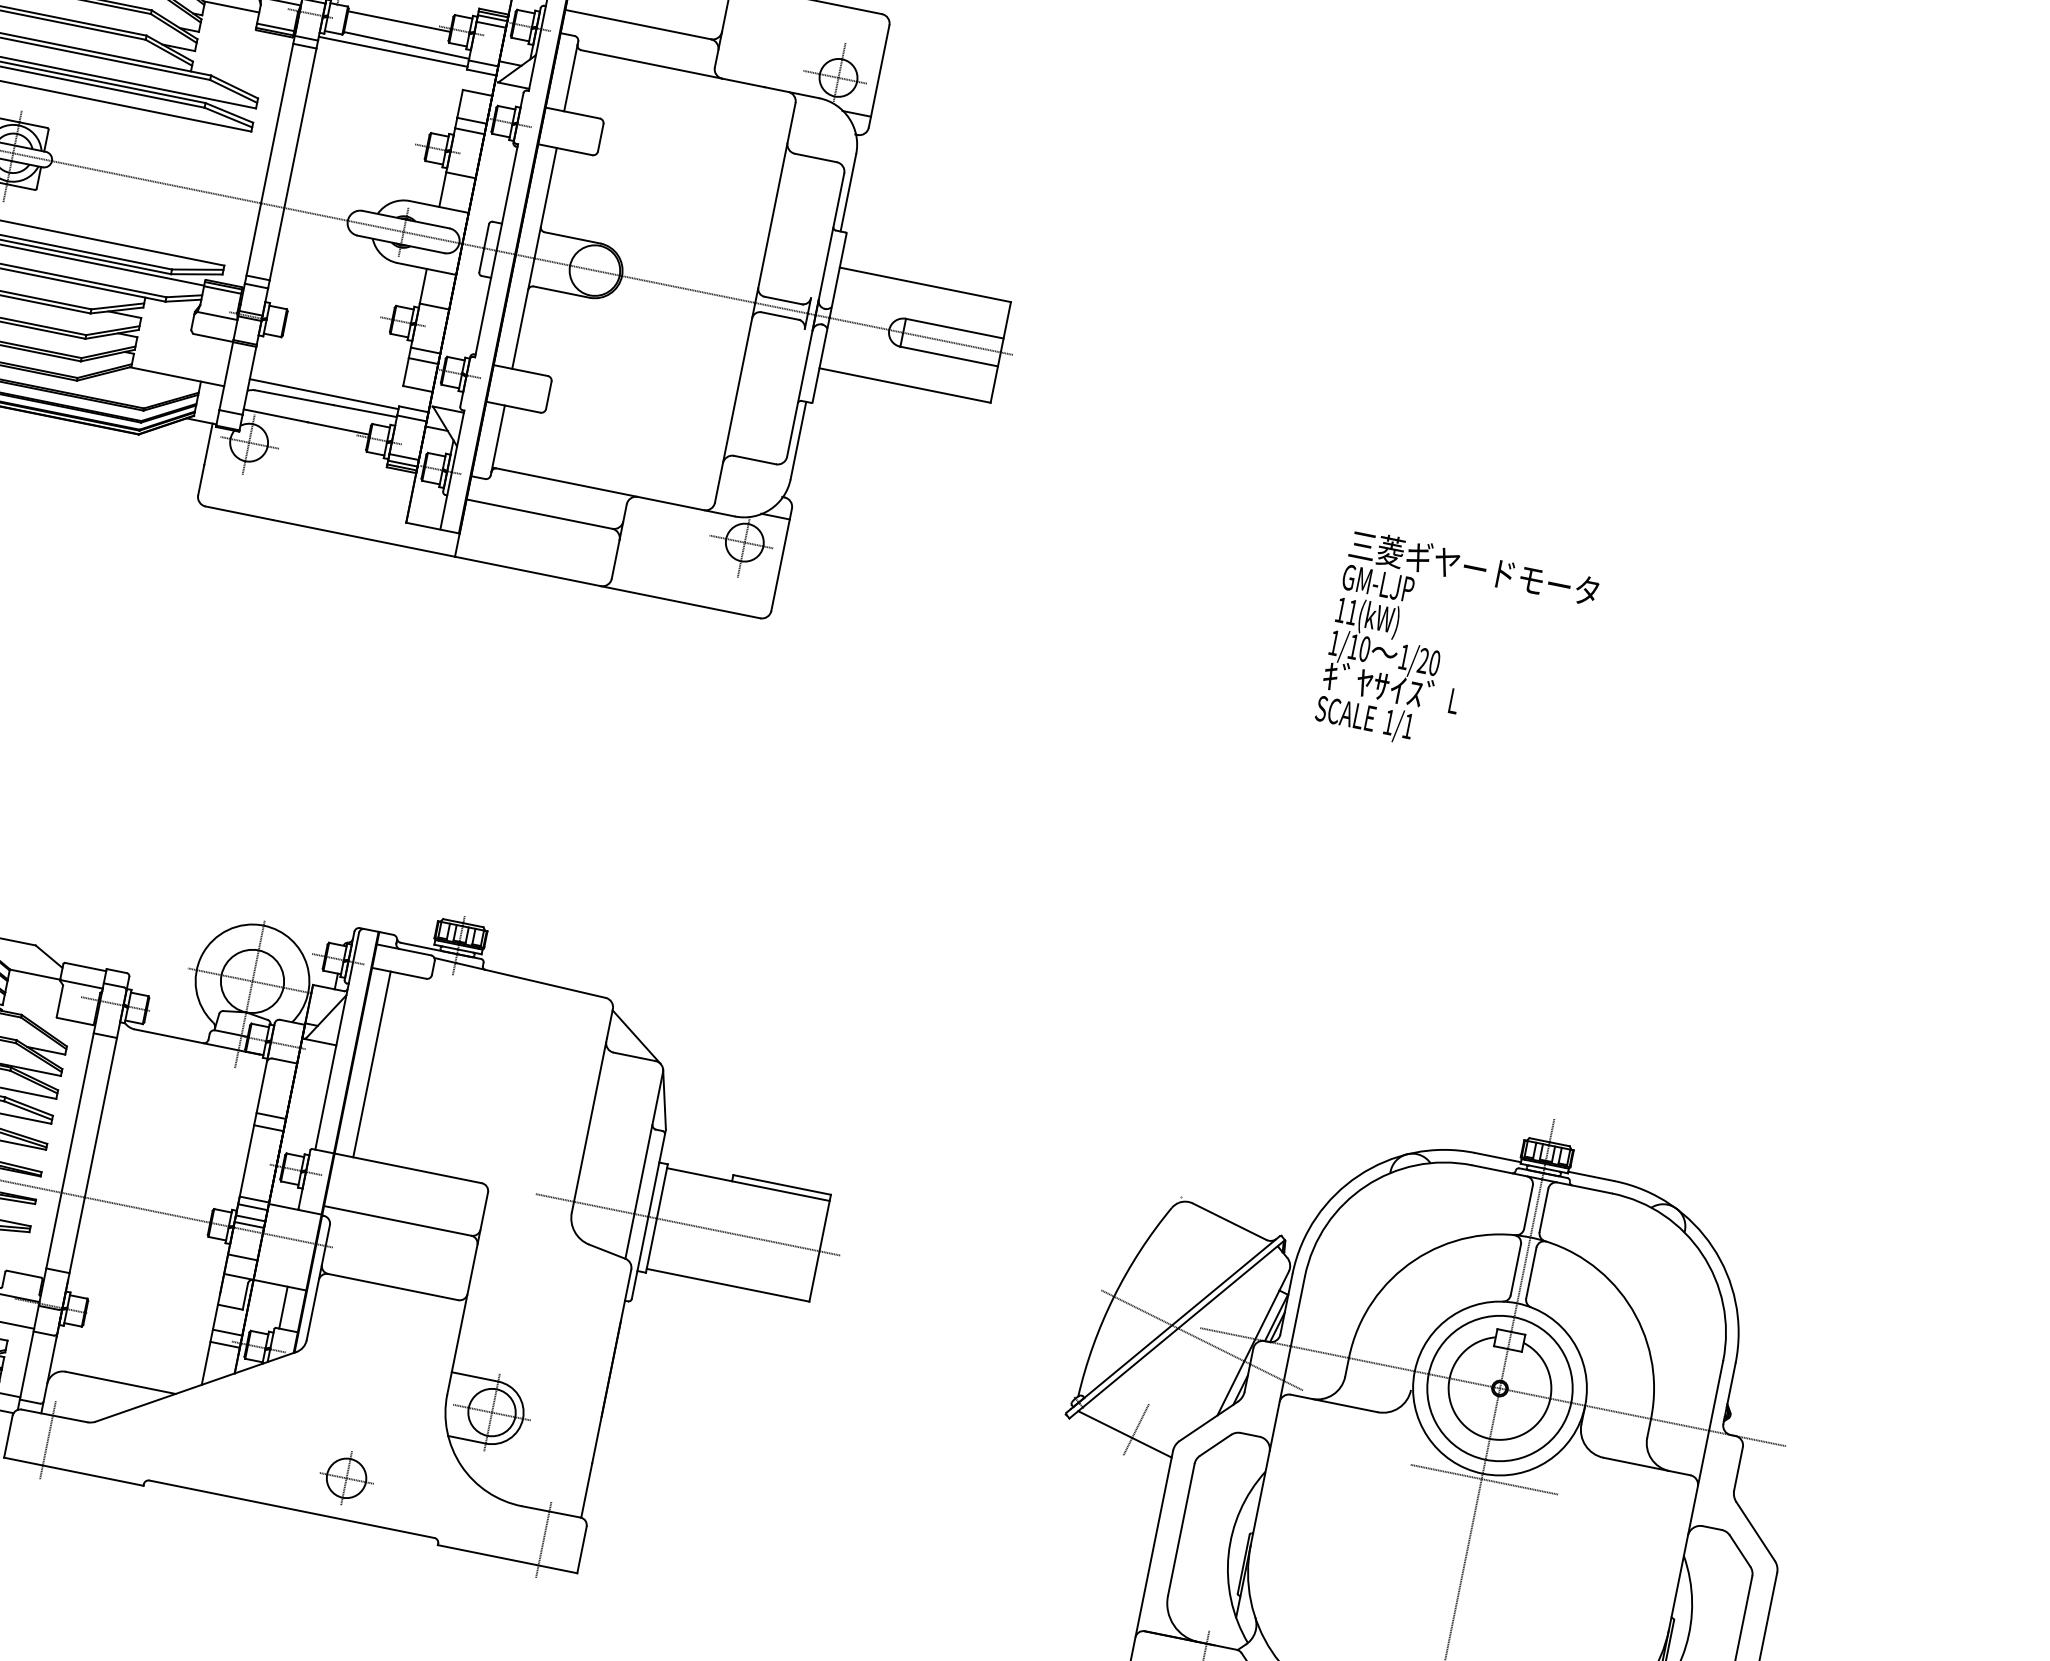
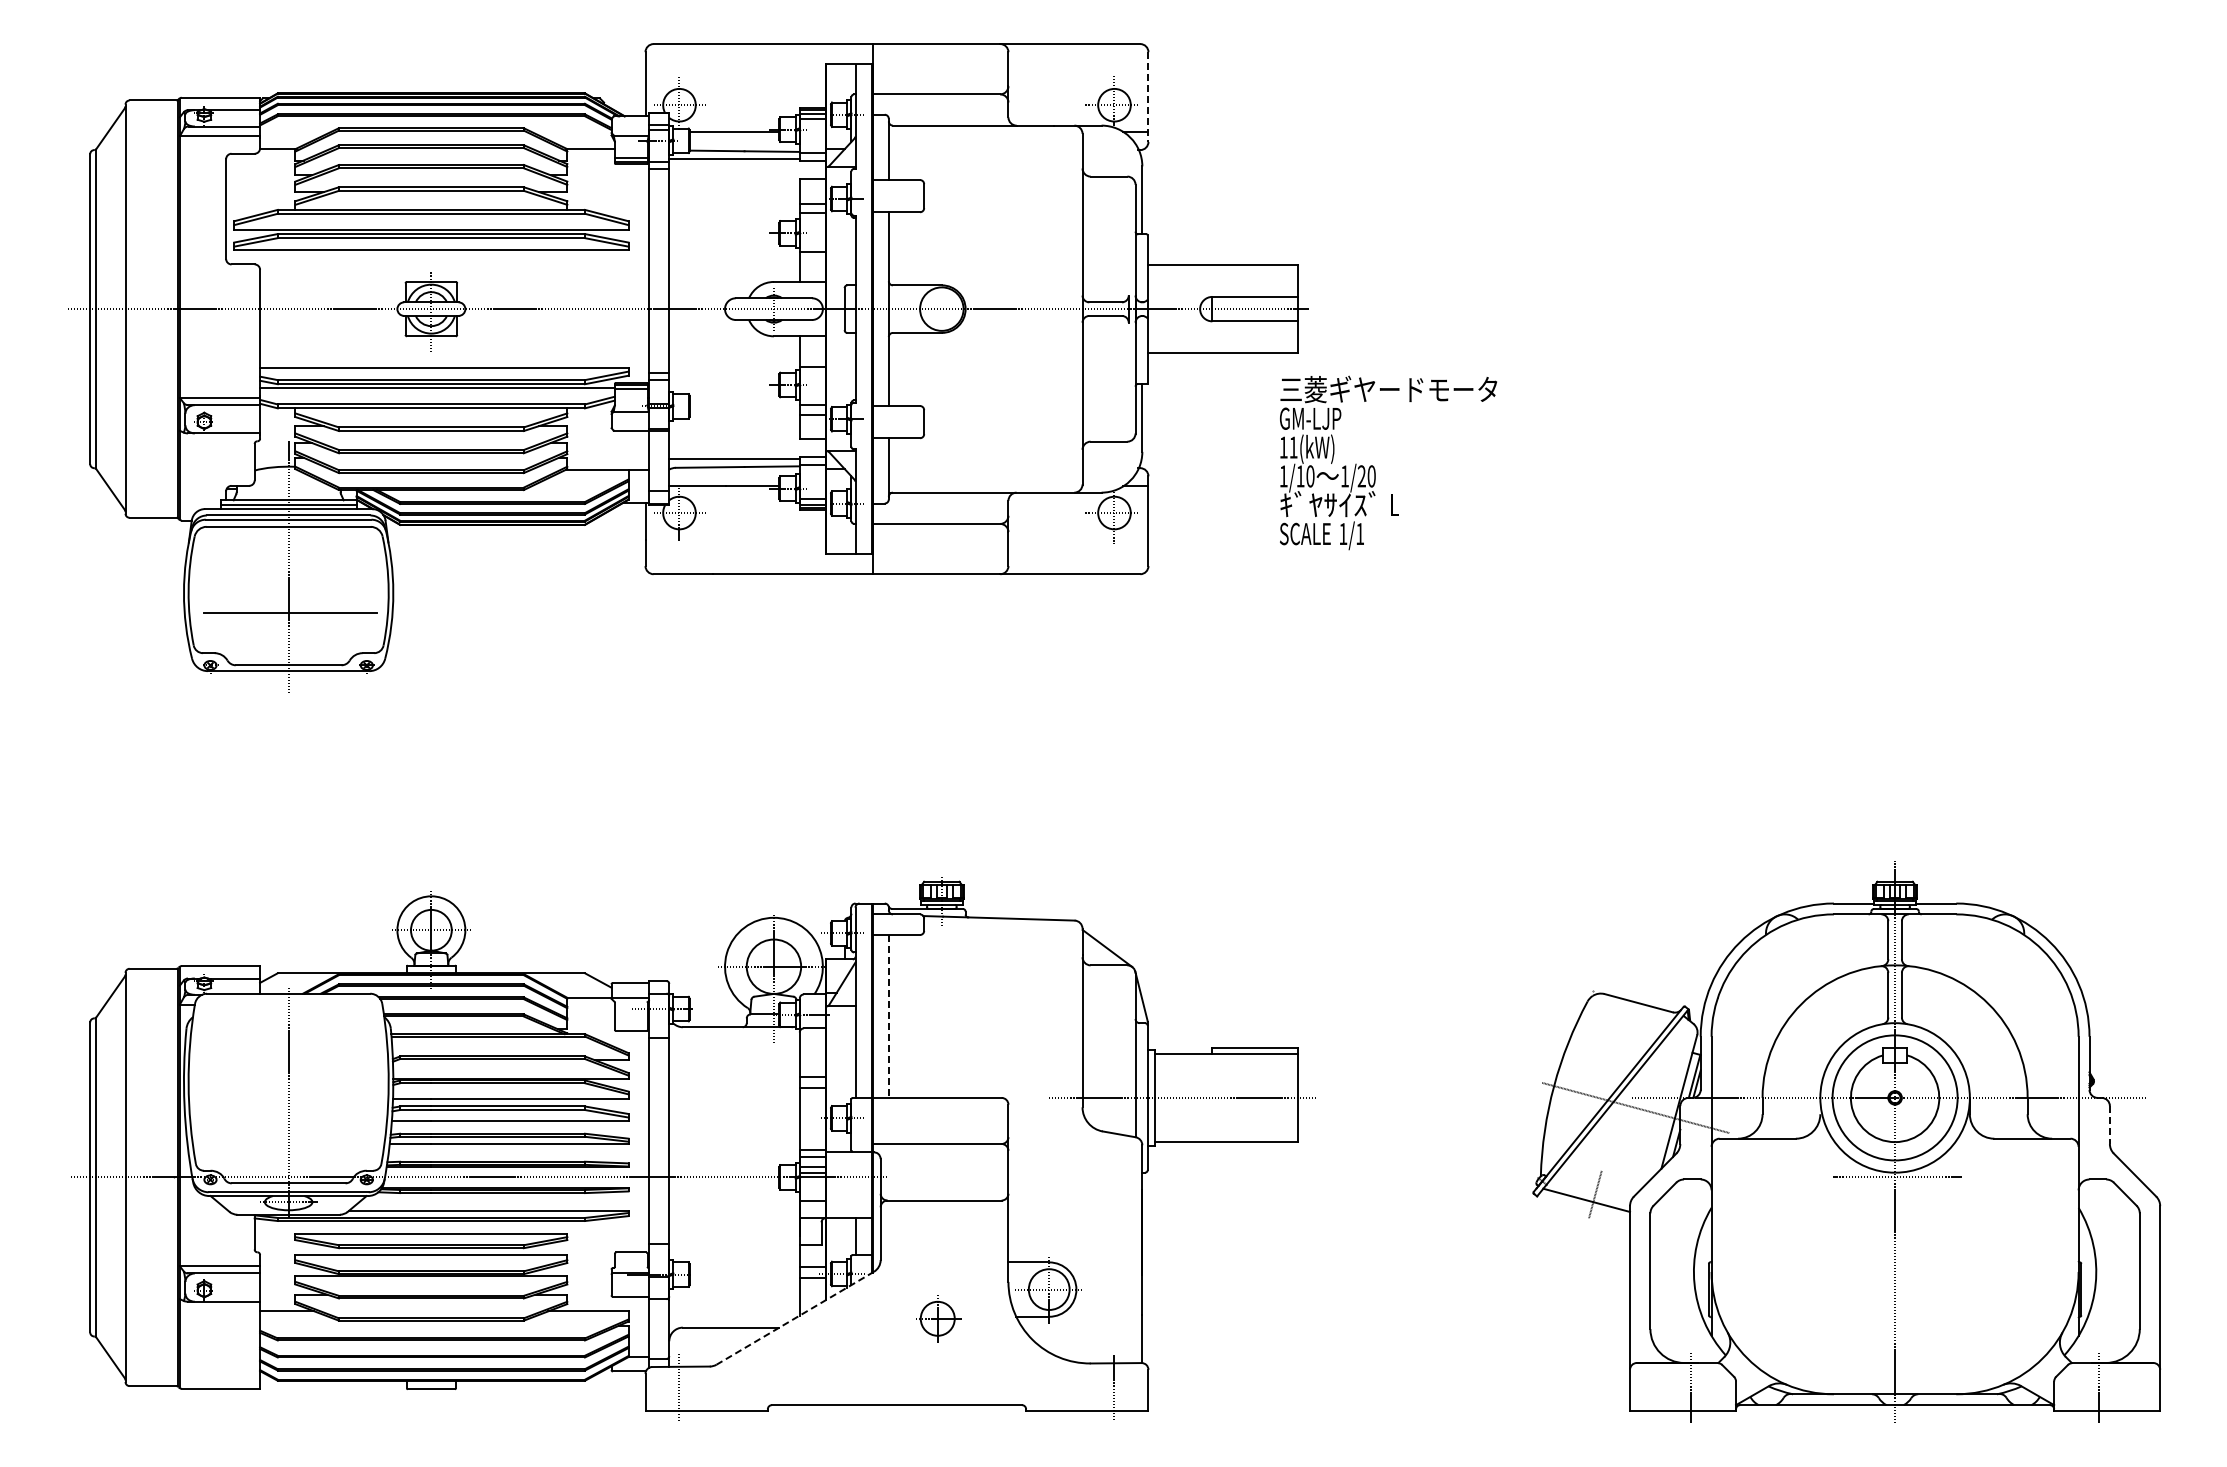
line: (879, 76) -> (1148, 97), solid -> dashed
text: (1457, 651) -> (1388, 462), moved
line: (371, 1064) -> (888, 1016), solid -> dashed
line: (195, 1386) -> (794, 1318), solid -> dashed
line: (1737, 1469) -> (2109, 1125), solid -> dashed
part: (347, 1478) -> (938, 1318), moved

